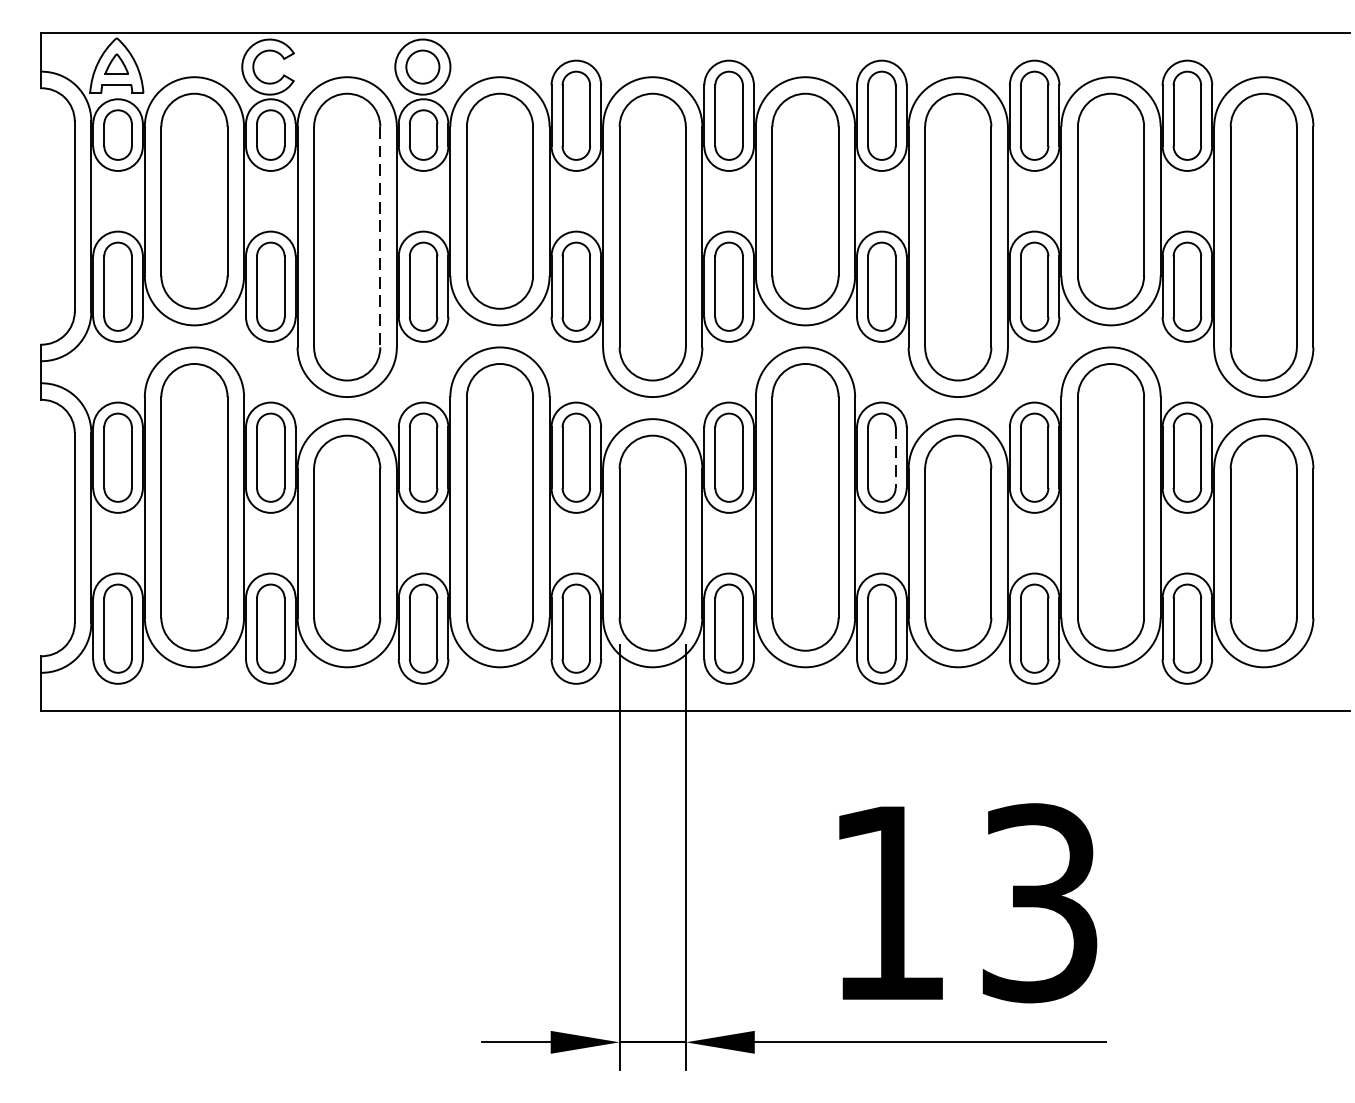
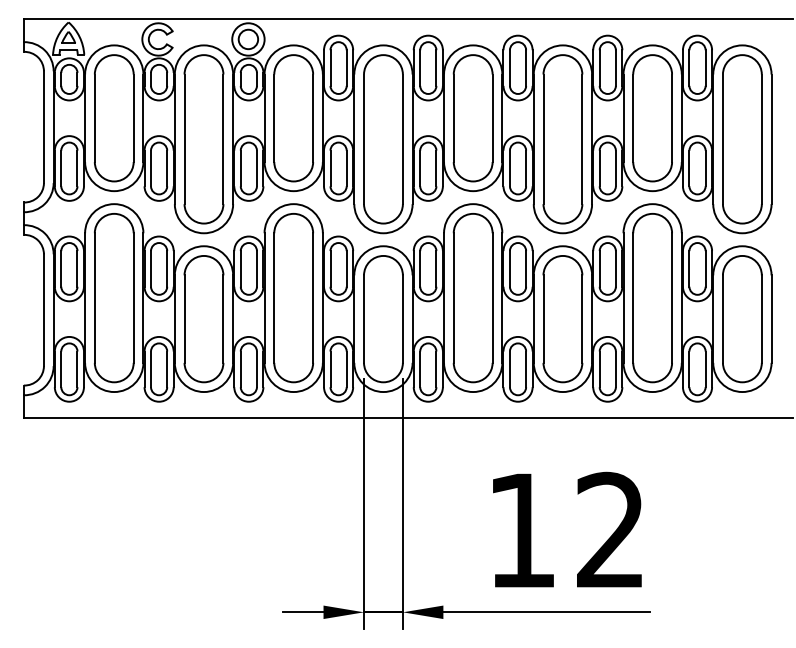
line: (380, 237) -> (223, 139), dashed -> solid
line: (896, 457) -> (526, 268), dashed -> solid
text: (1039, 903) -> (610, 530), 13 -> 12

